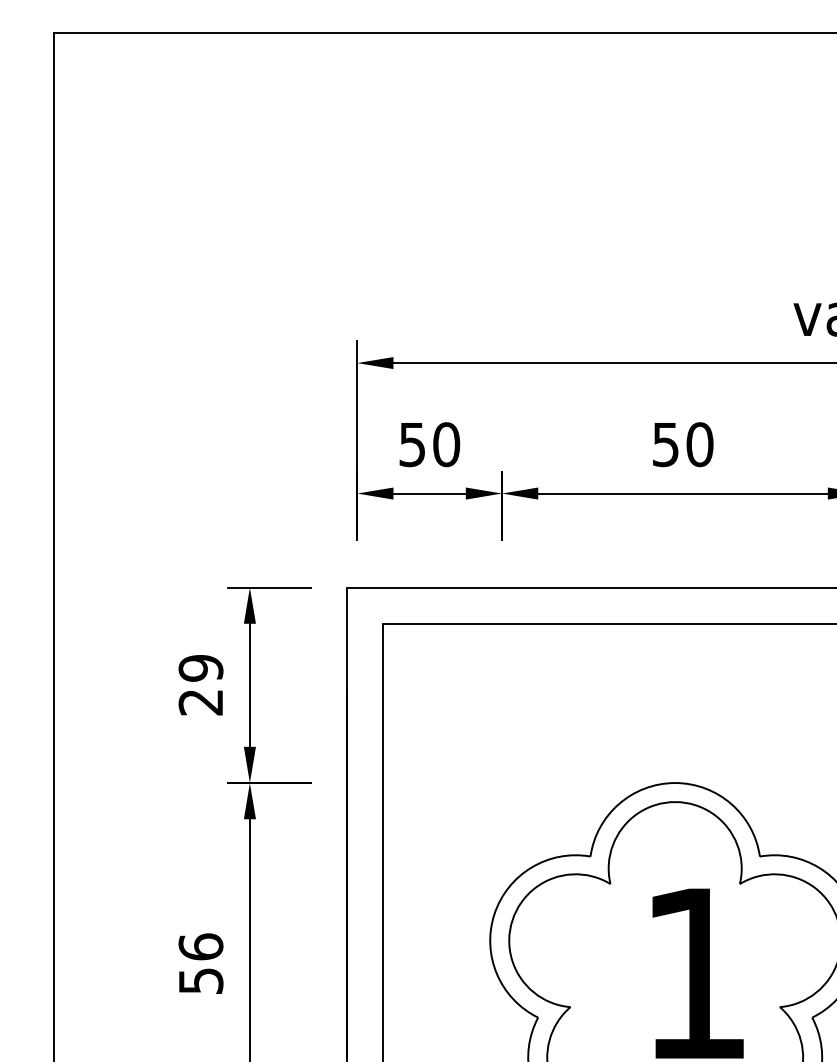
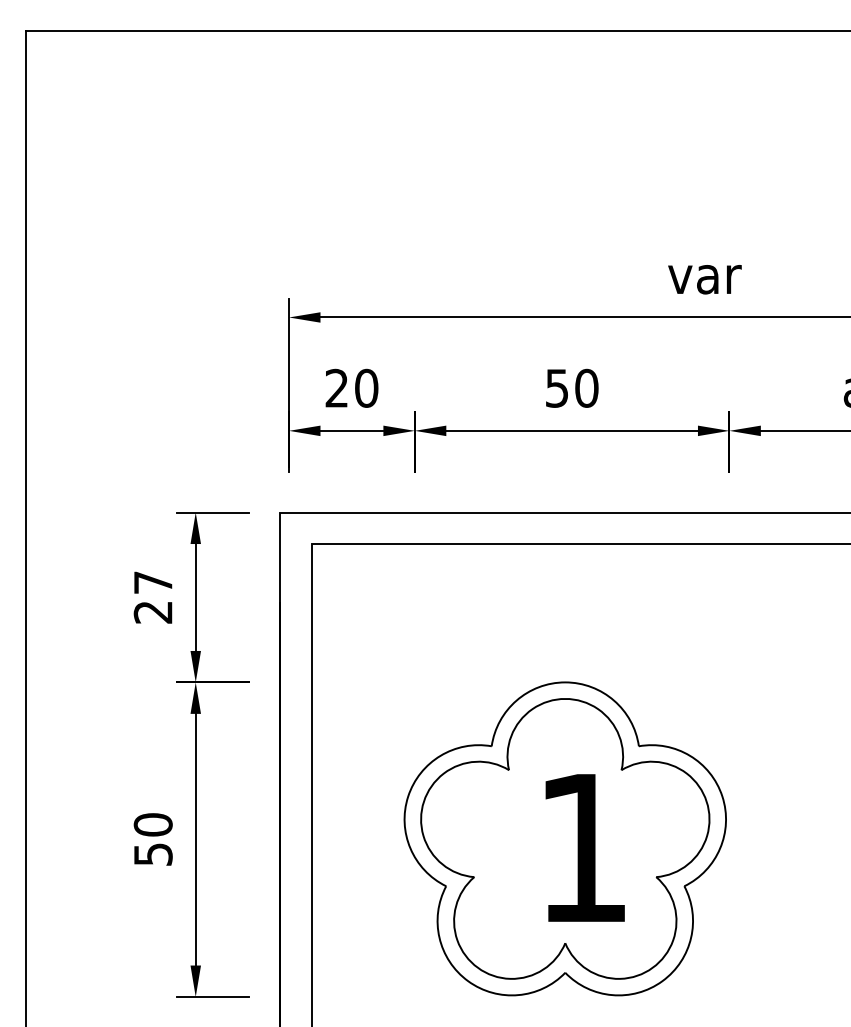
text: (411, 443) -> (336, 387), 50 -> 20
text: (200, 668) -> (152, 582), 29 -> 27
text: (200, 946) -> (152, 824), 56 -> 50

